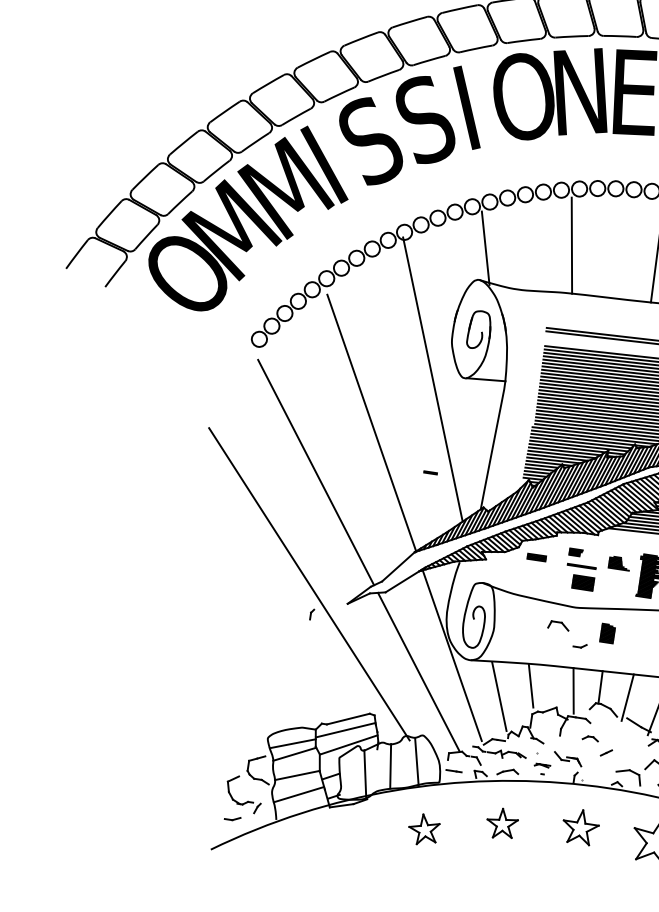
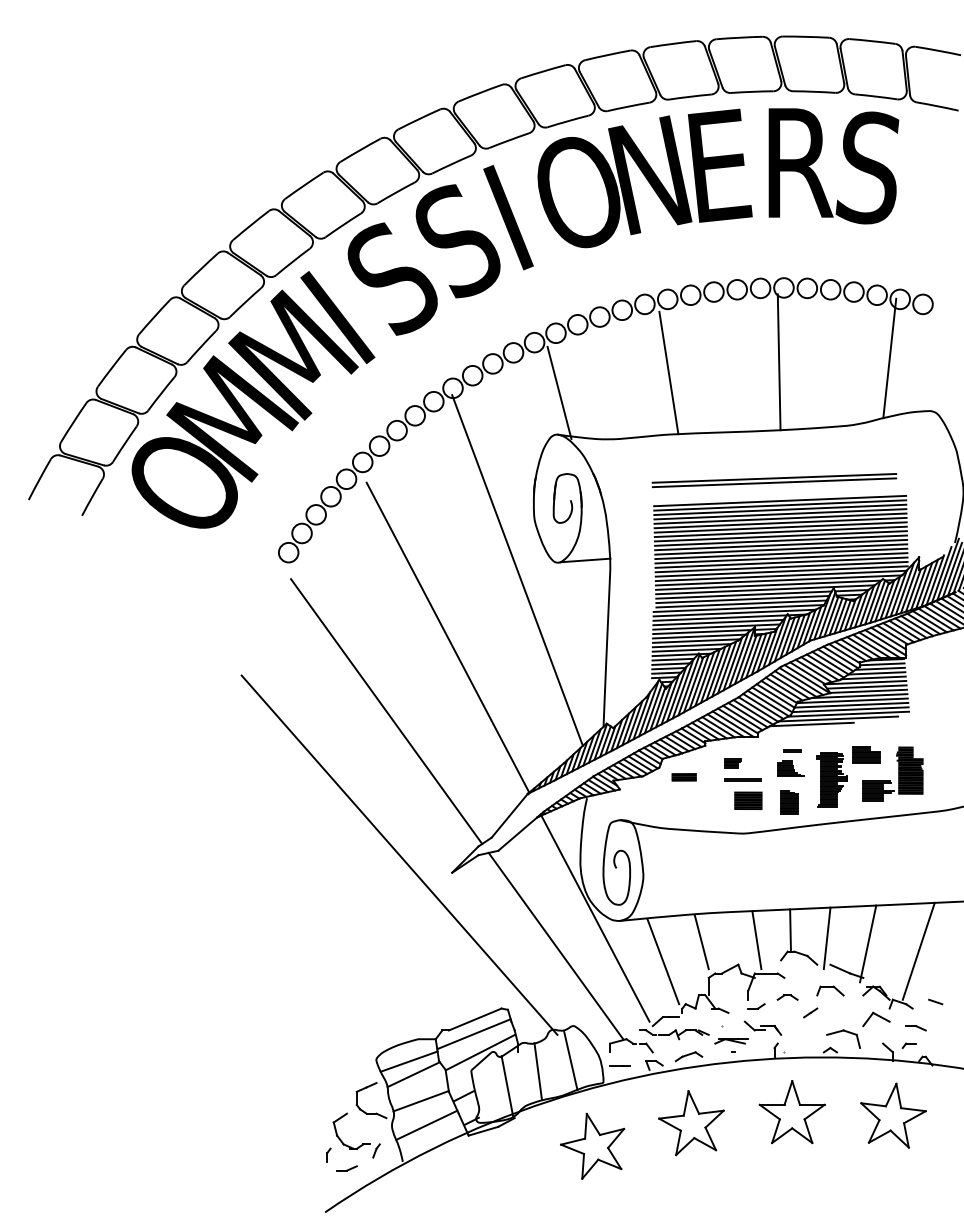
line: (430, 472) -> (792, 750), moved
part: (311, 613) -> (328, 1154), moved
part: (558, 625) -> (830, 990), moved
part: (607, 633) -> (789, 802), moved
part: (580, 645) -> (756, 1006), moved
part: (542, 765) -> (731, 1041), size x1.67
part: (502, 823) -> (691, 1123), size x1.67
part: (580, 827) -> (791, 1112), size x1.43
part: (423, 829) -> (592, 1145), size x1.67

